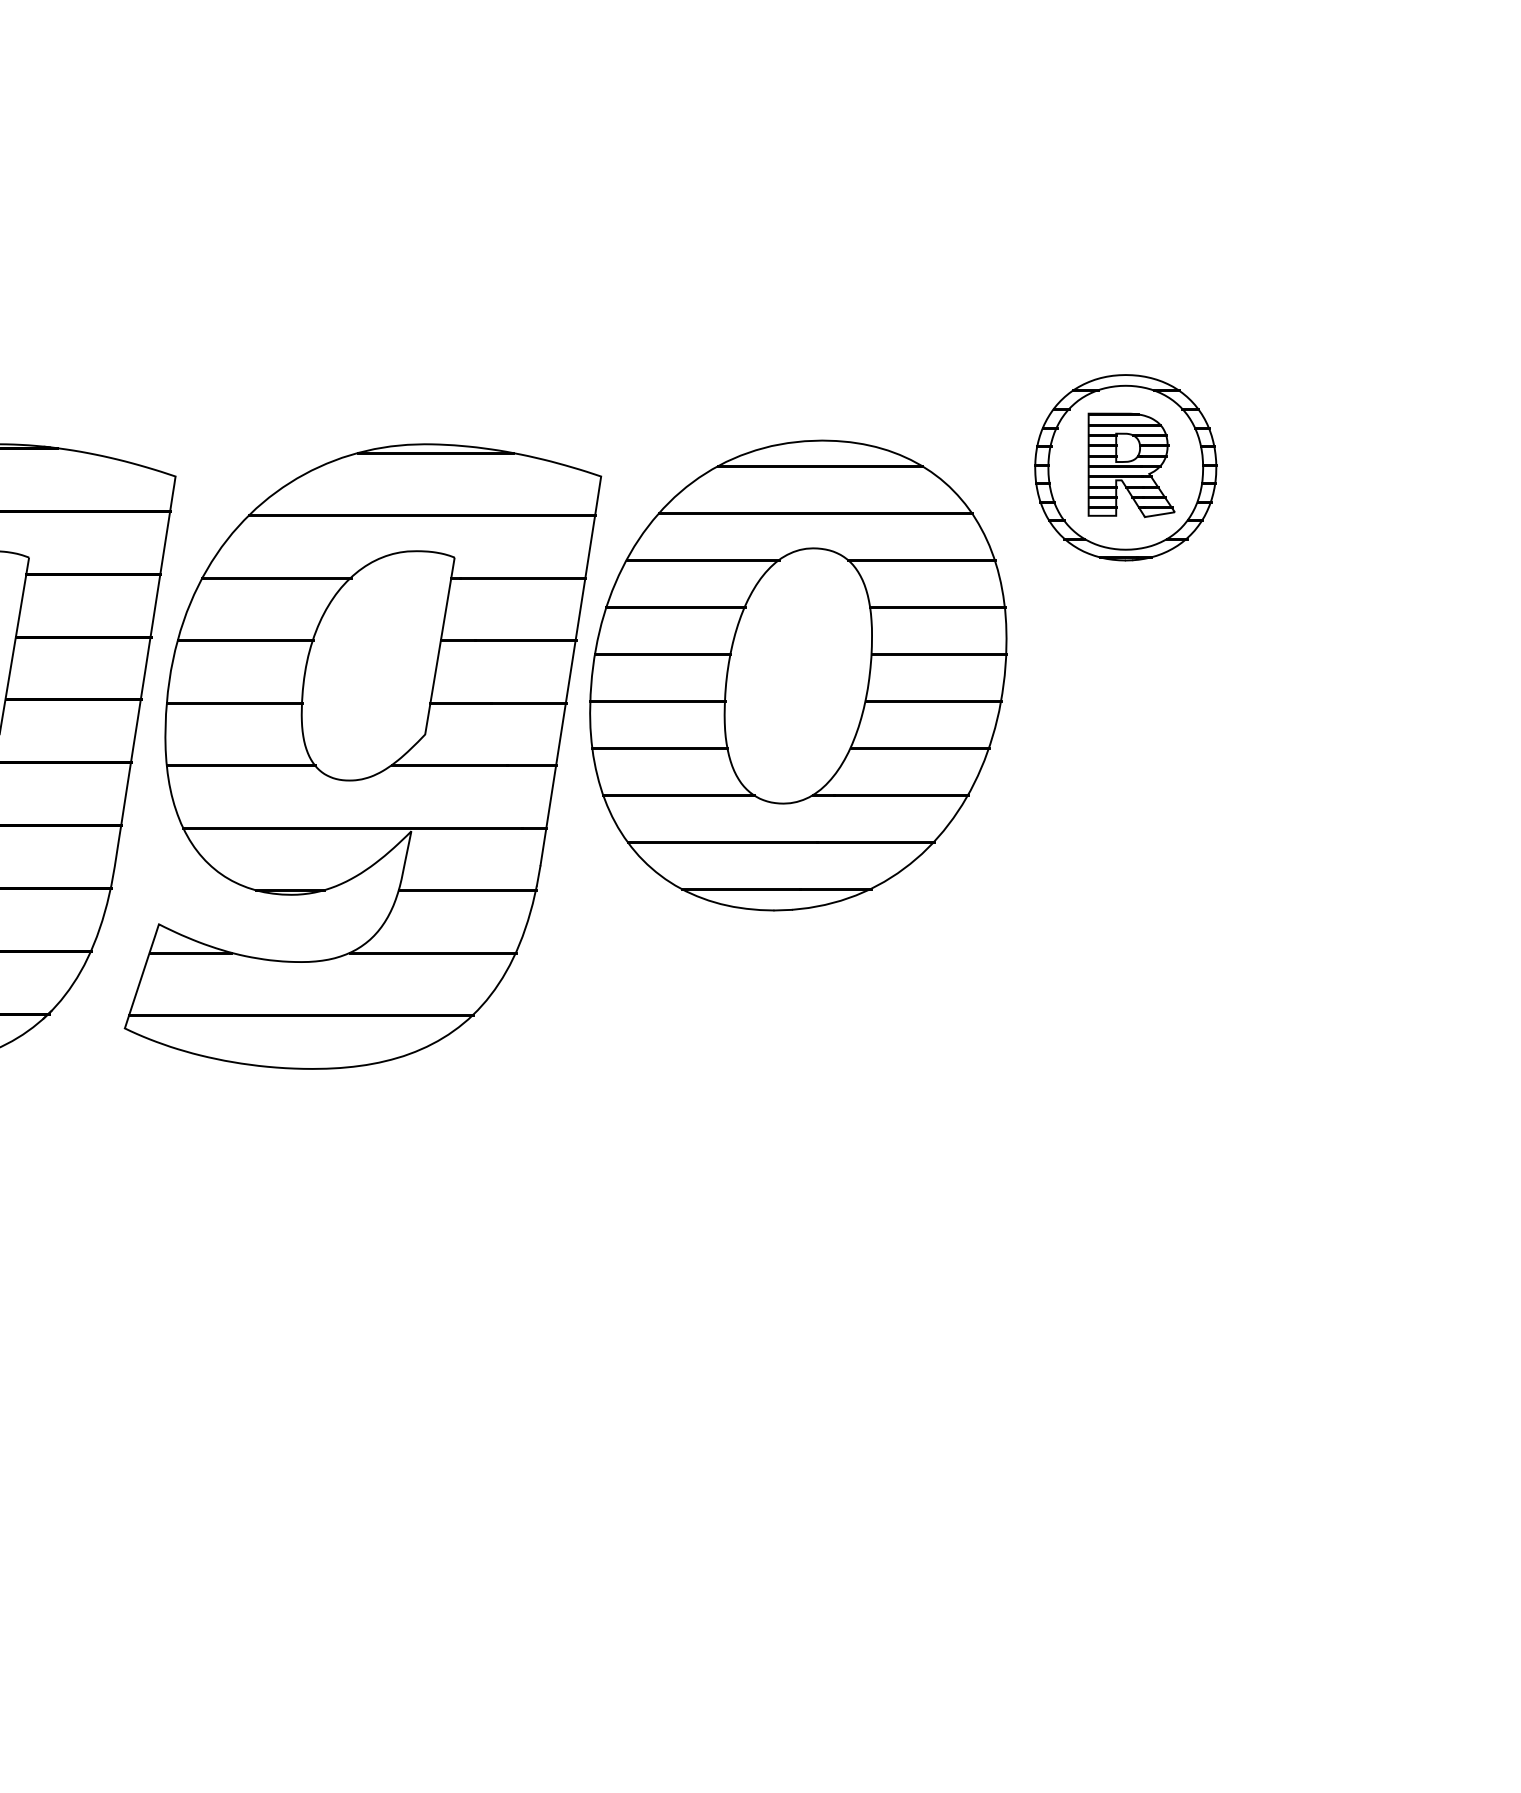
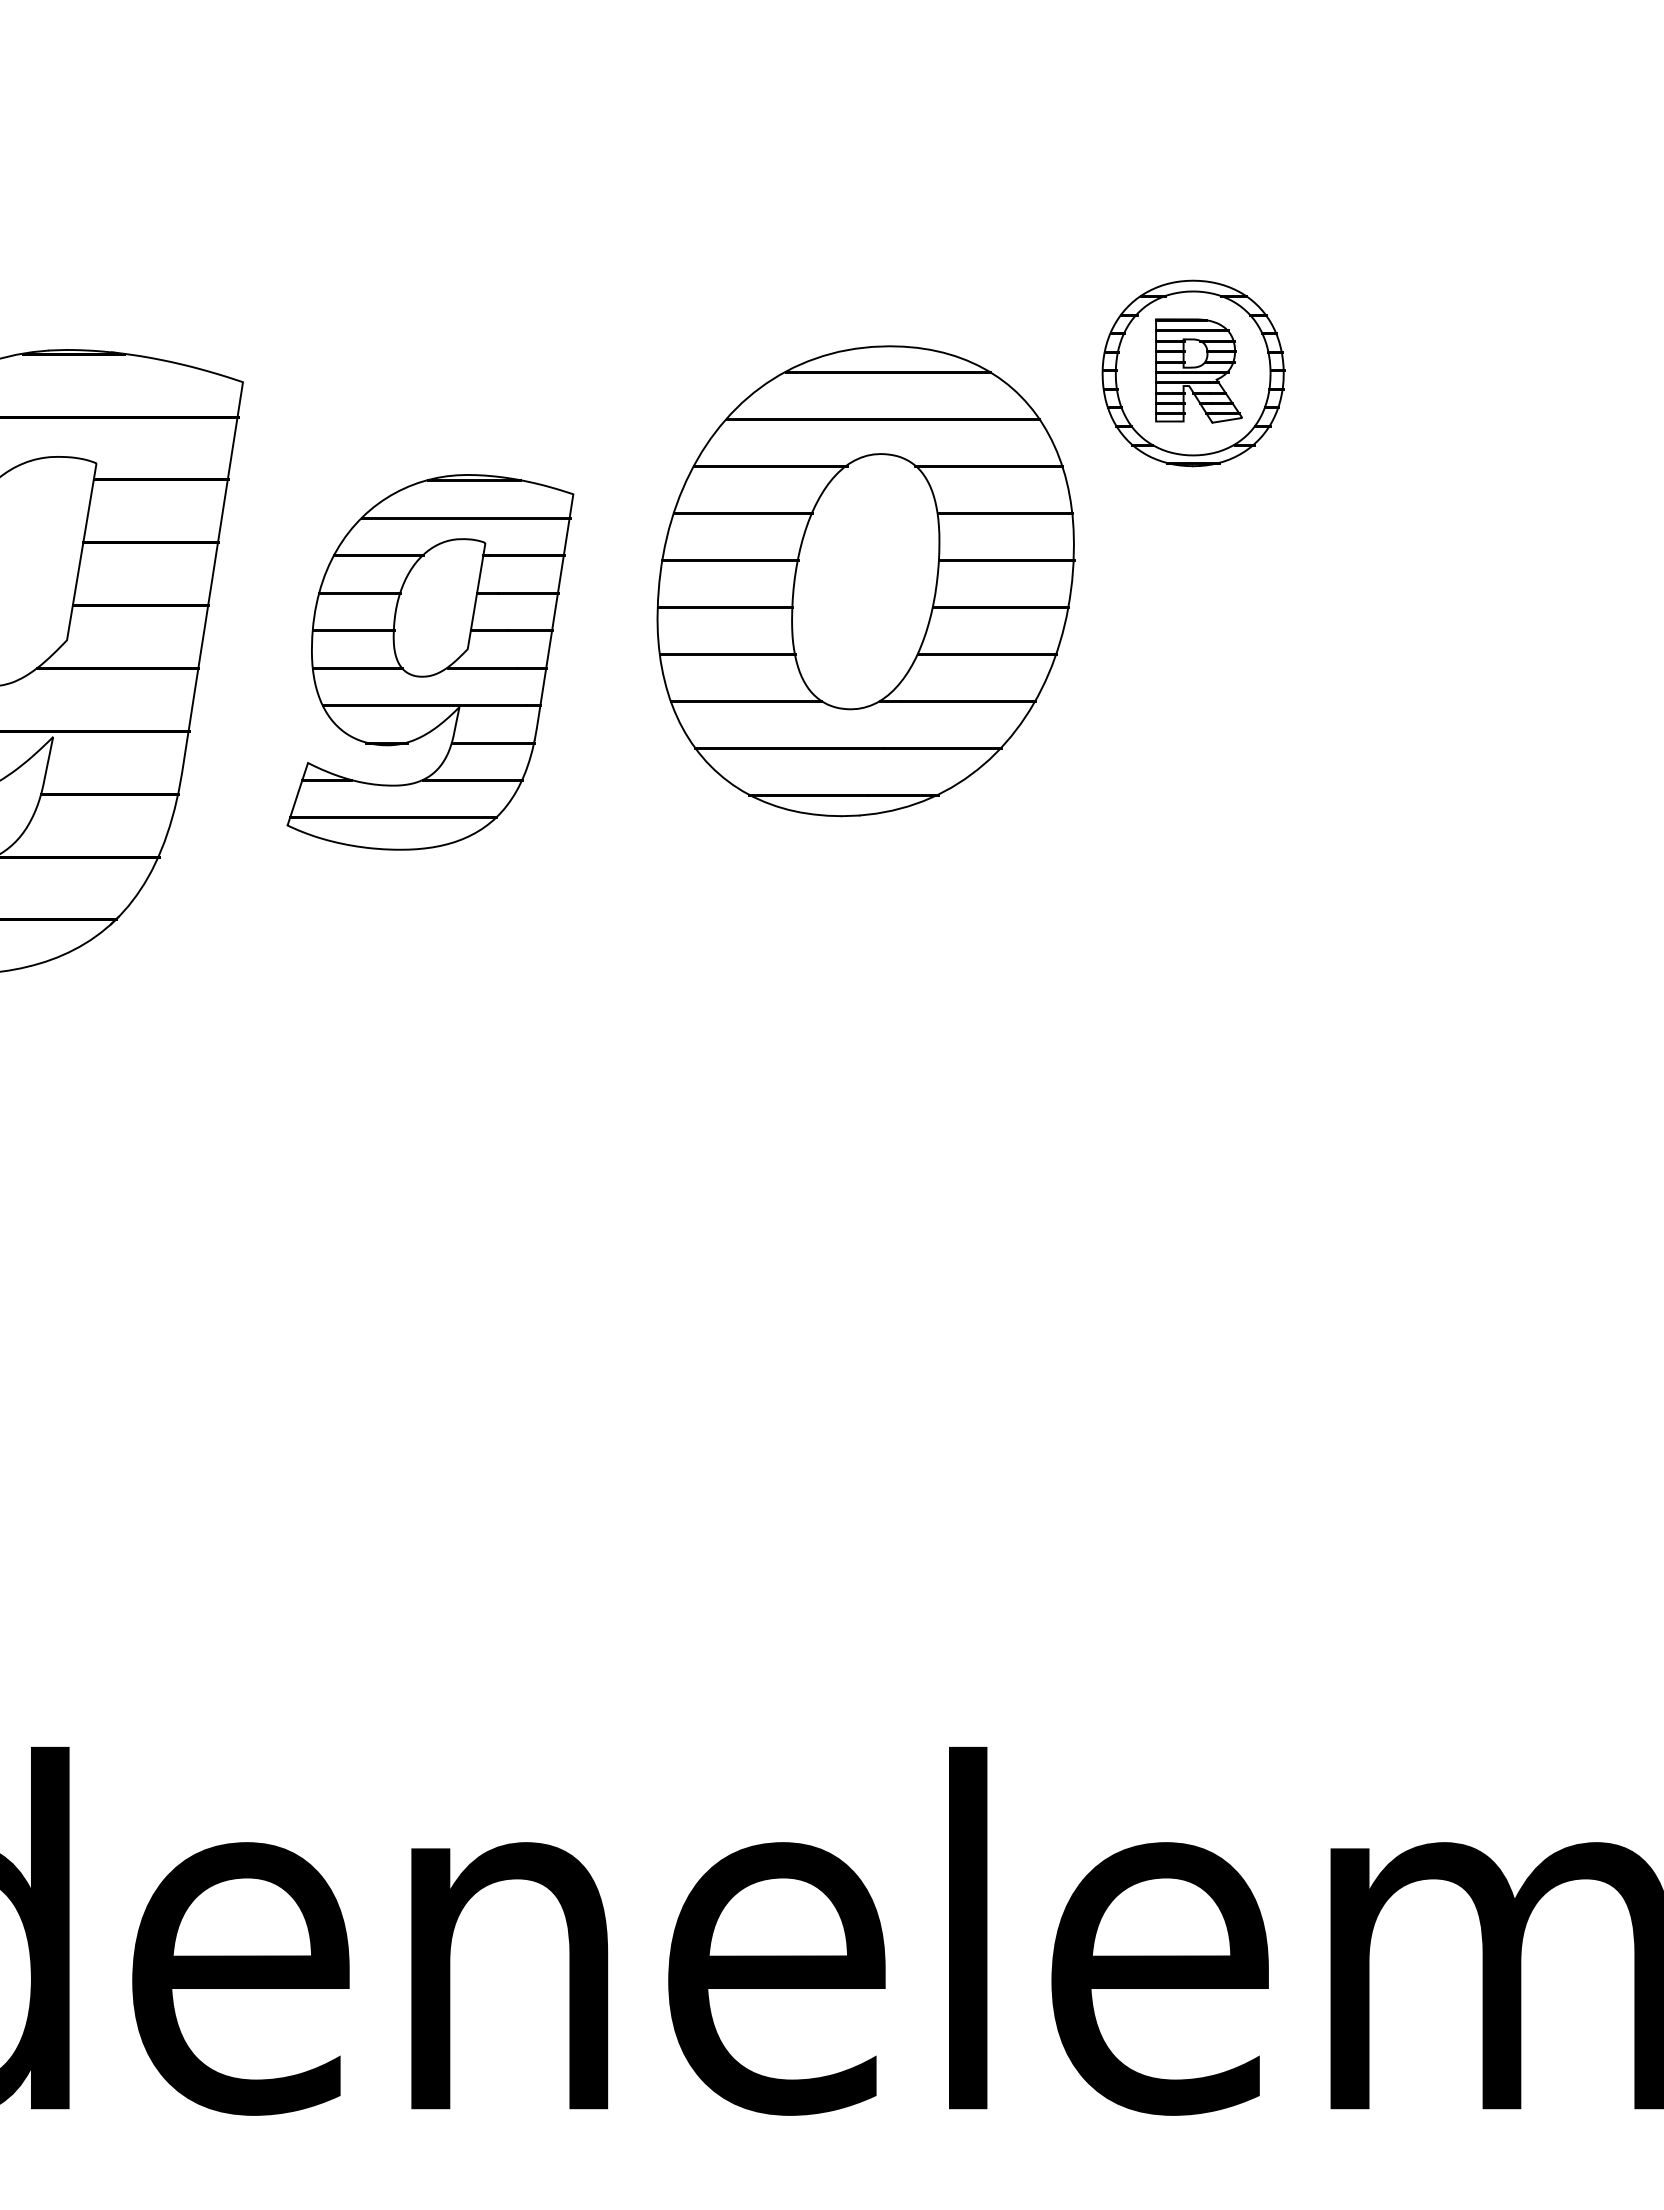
part: (363, 756) -> (430, 662), size x0.6

